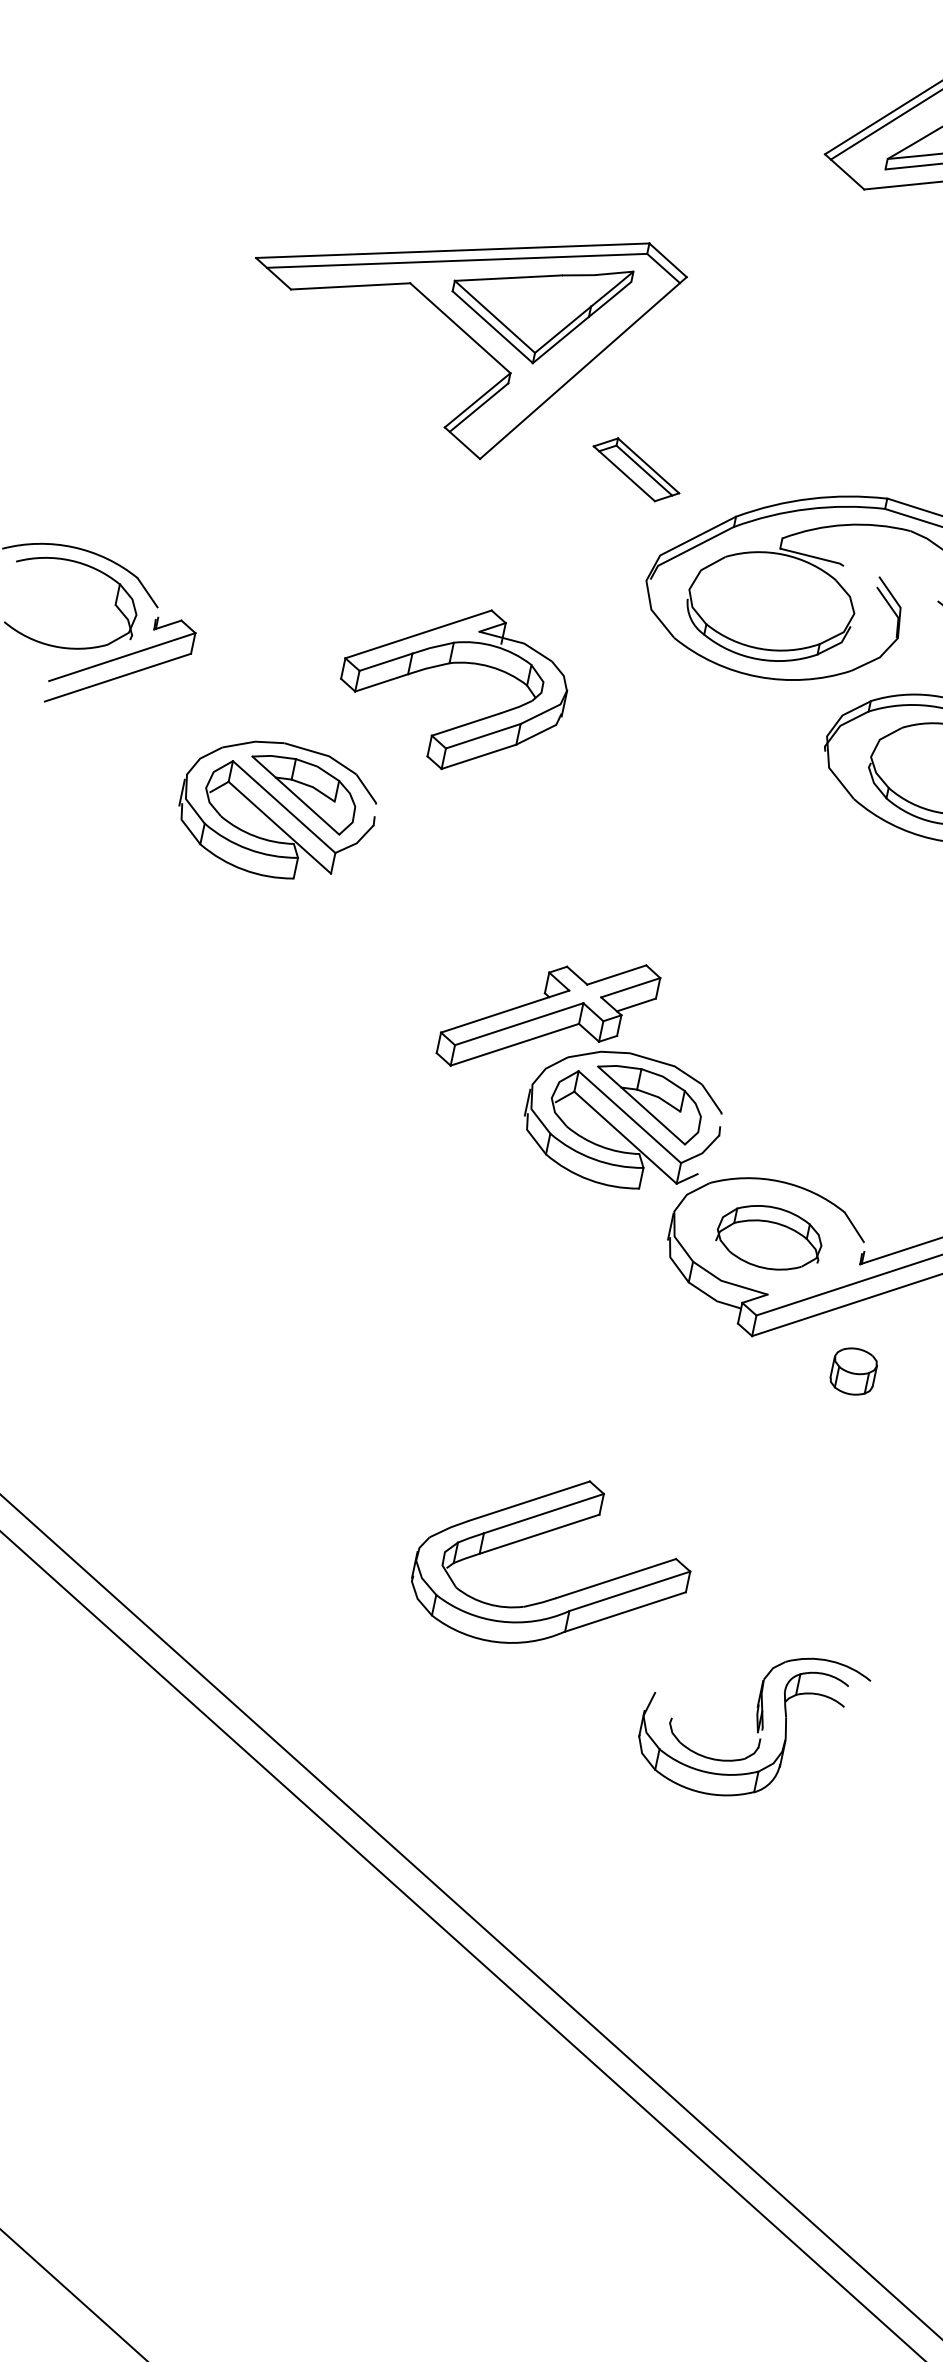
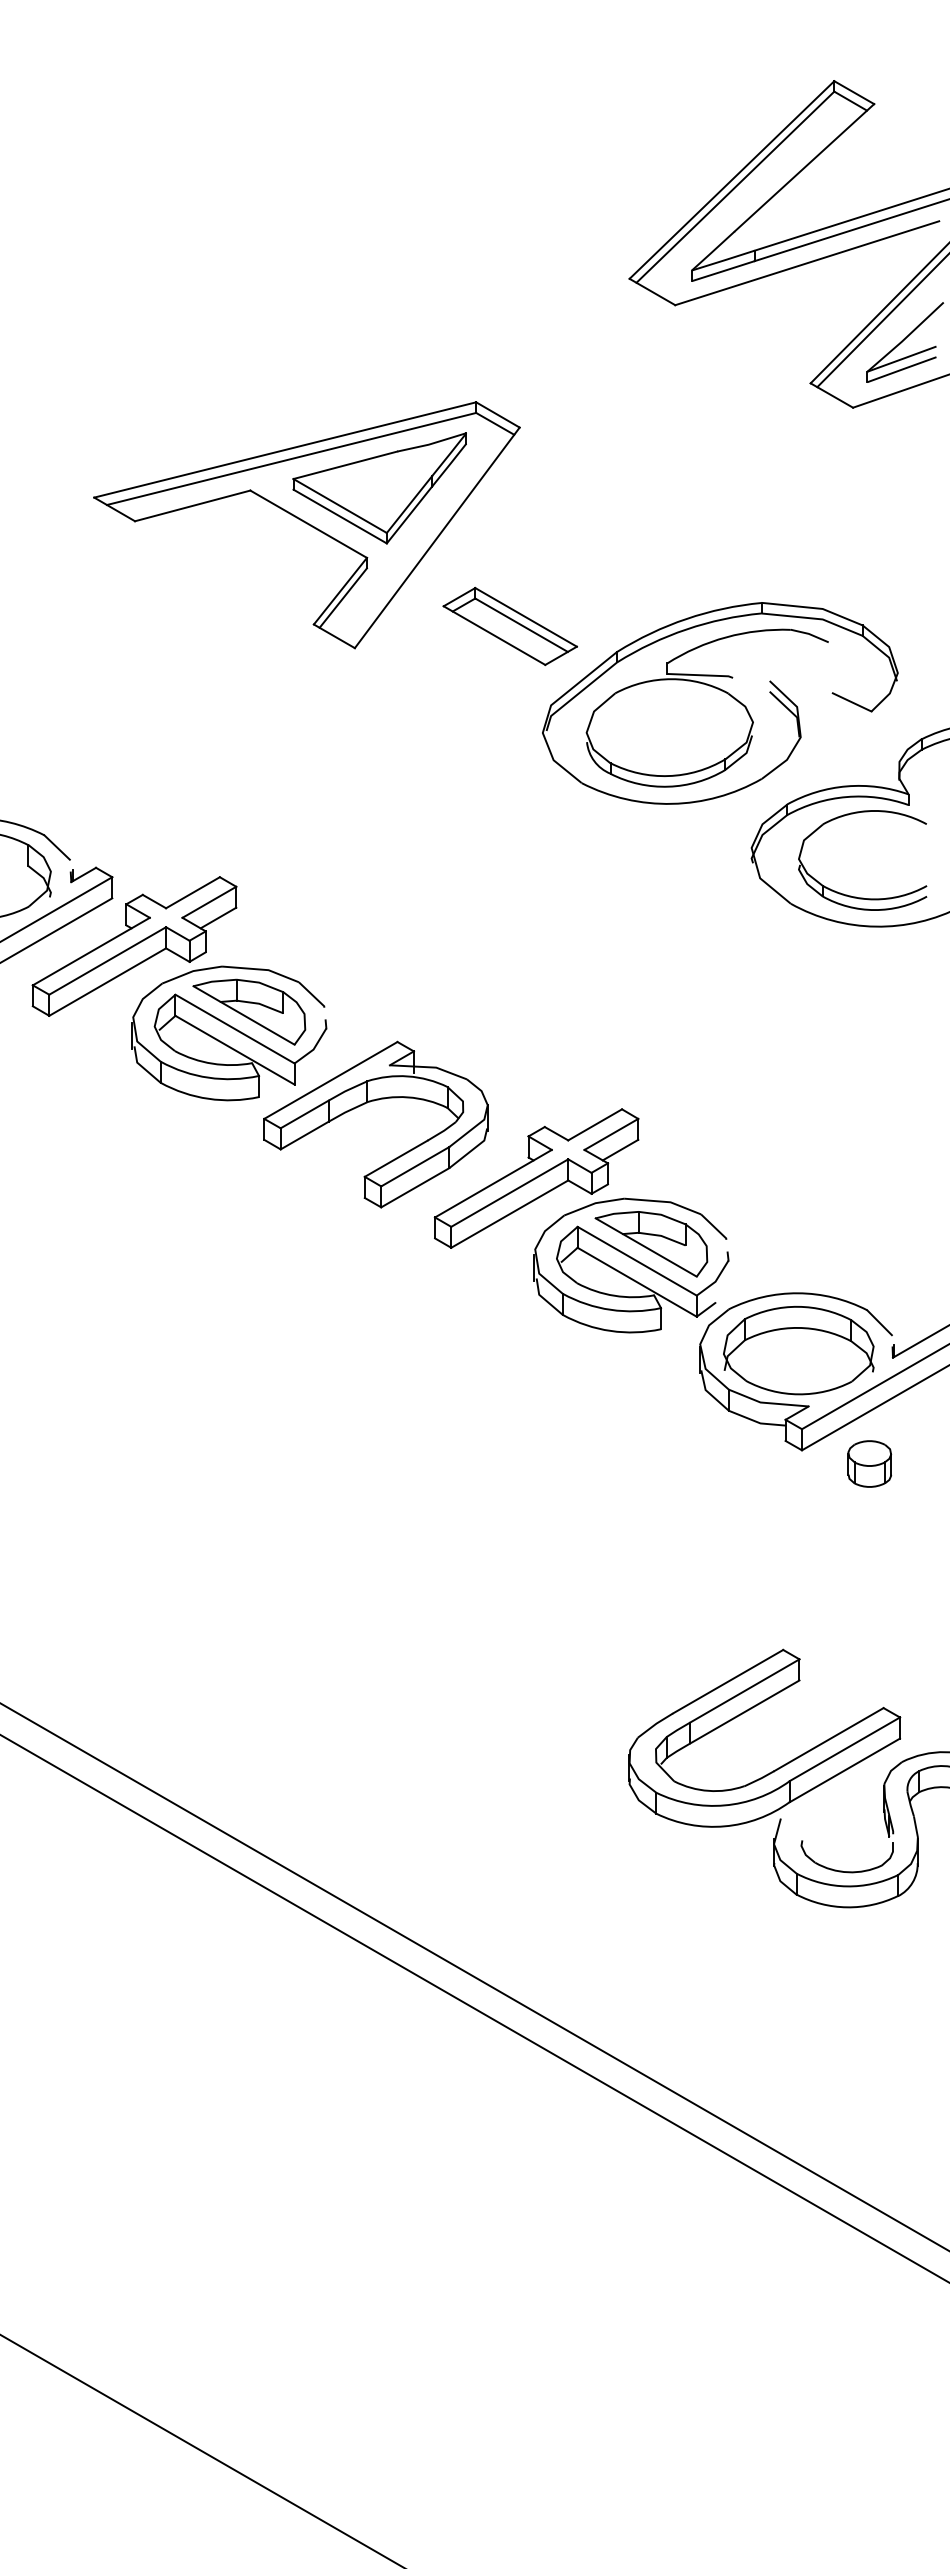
part: (635, 469) -> (509, 626), size x1.43
part: (447, 665) -> (365, 1104), moved
part: (202, 705) -> (134, 946), added
part: (769, 1237) -> (798, 1350), size x1.43
part: (853, 1370) -> (869, 1463), moved
part: (541, 1535) -> (746, 1712), moved

